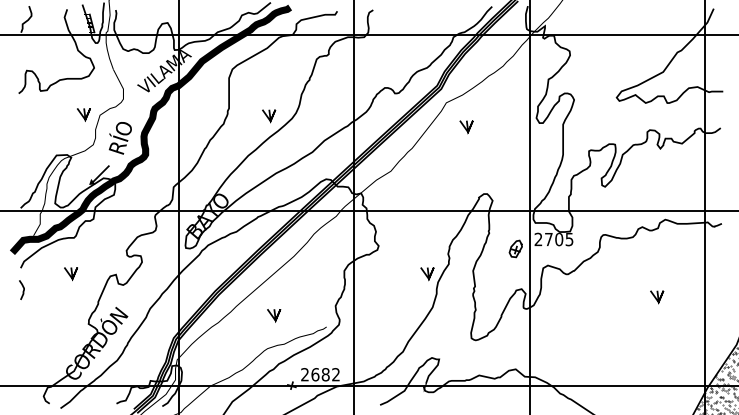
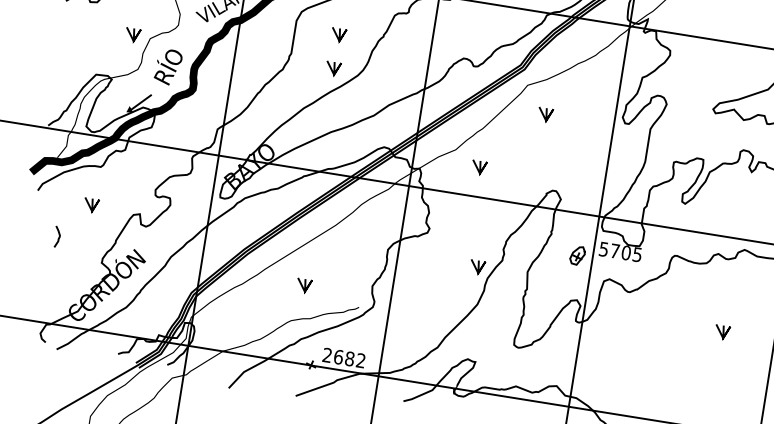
line: (269, 85) -> (339, 35), added
line: (414, 184) -> (479, 168), added
text: (538, 239) -> (603, 249), 2705 -> 5705
curve: (23, 289) -> (59, 236), moved

